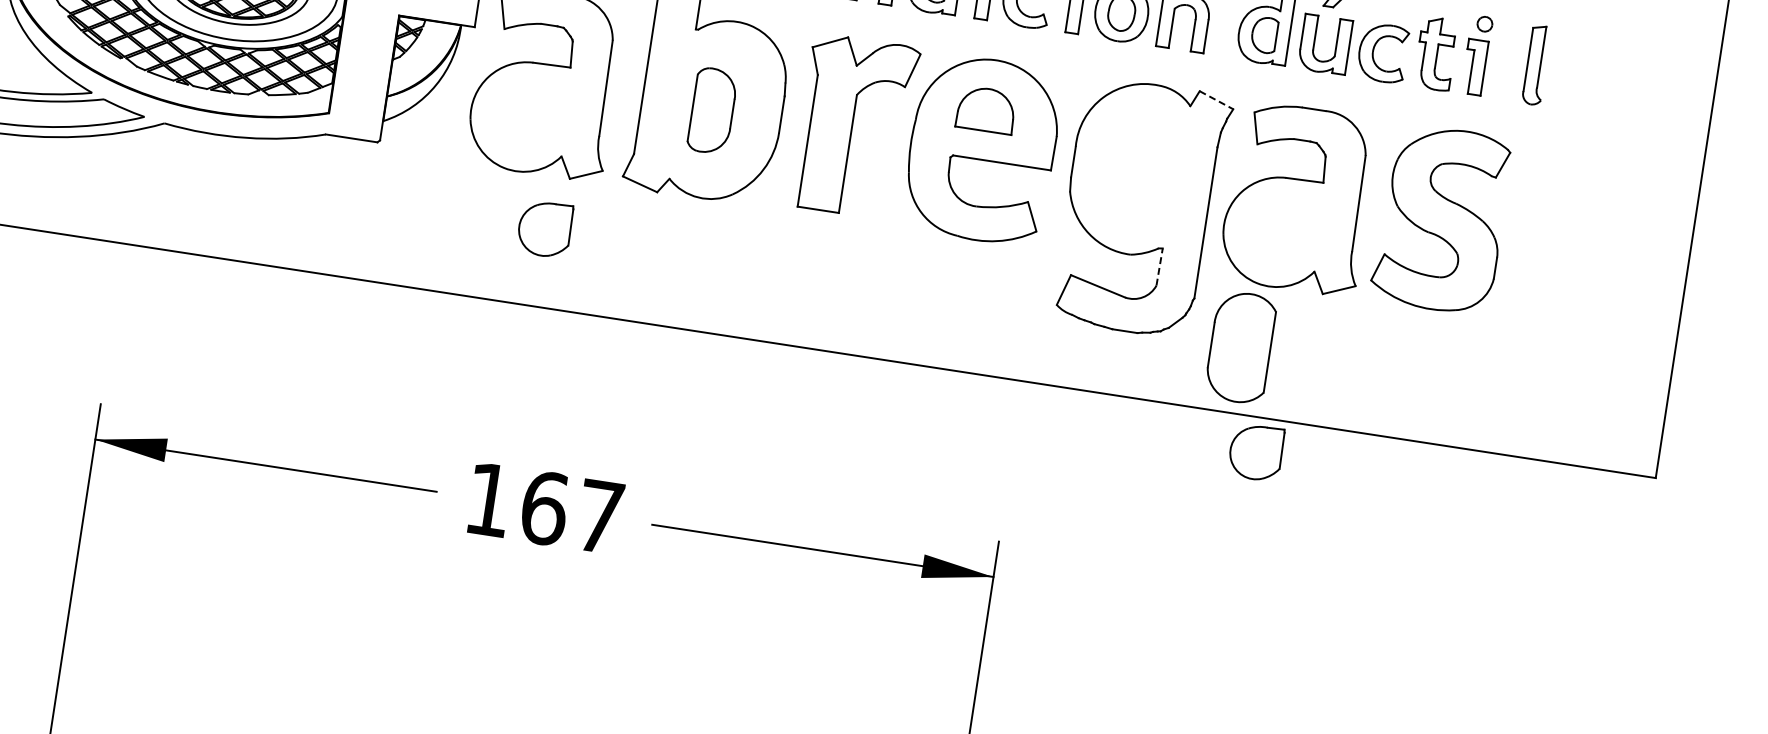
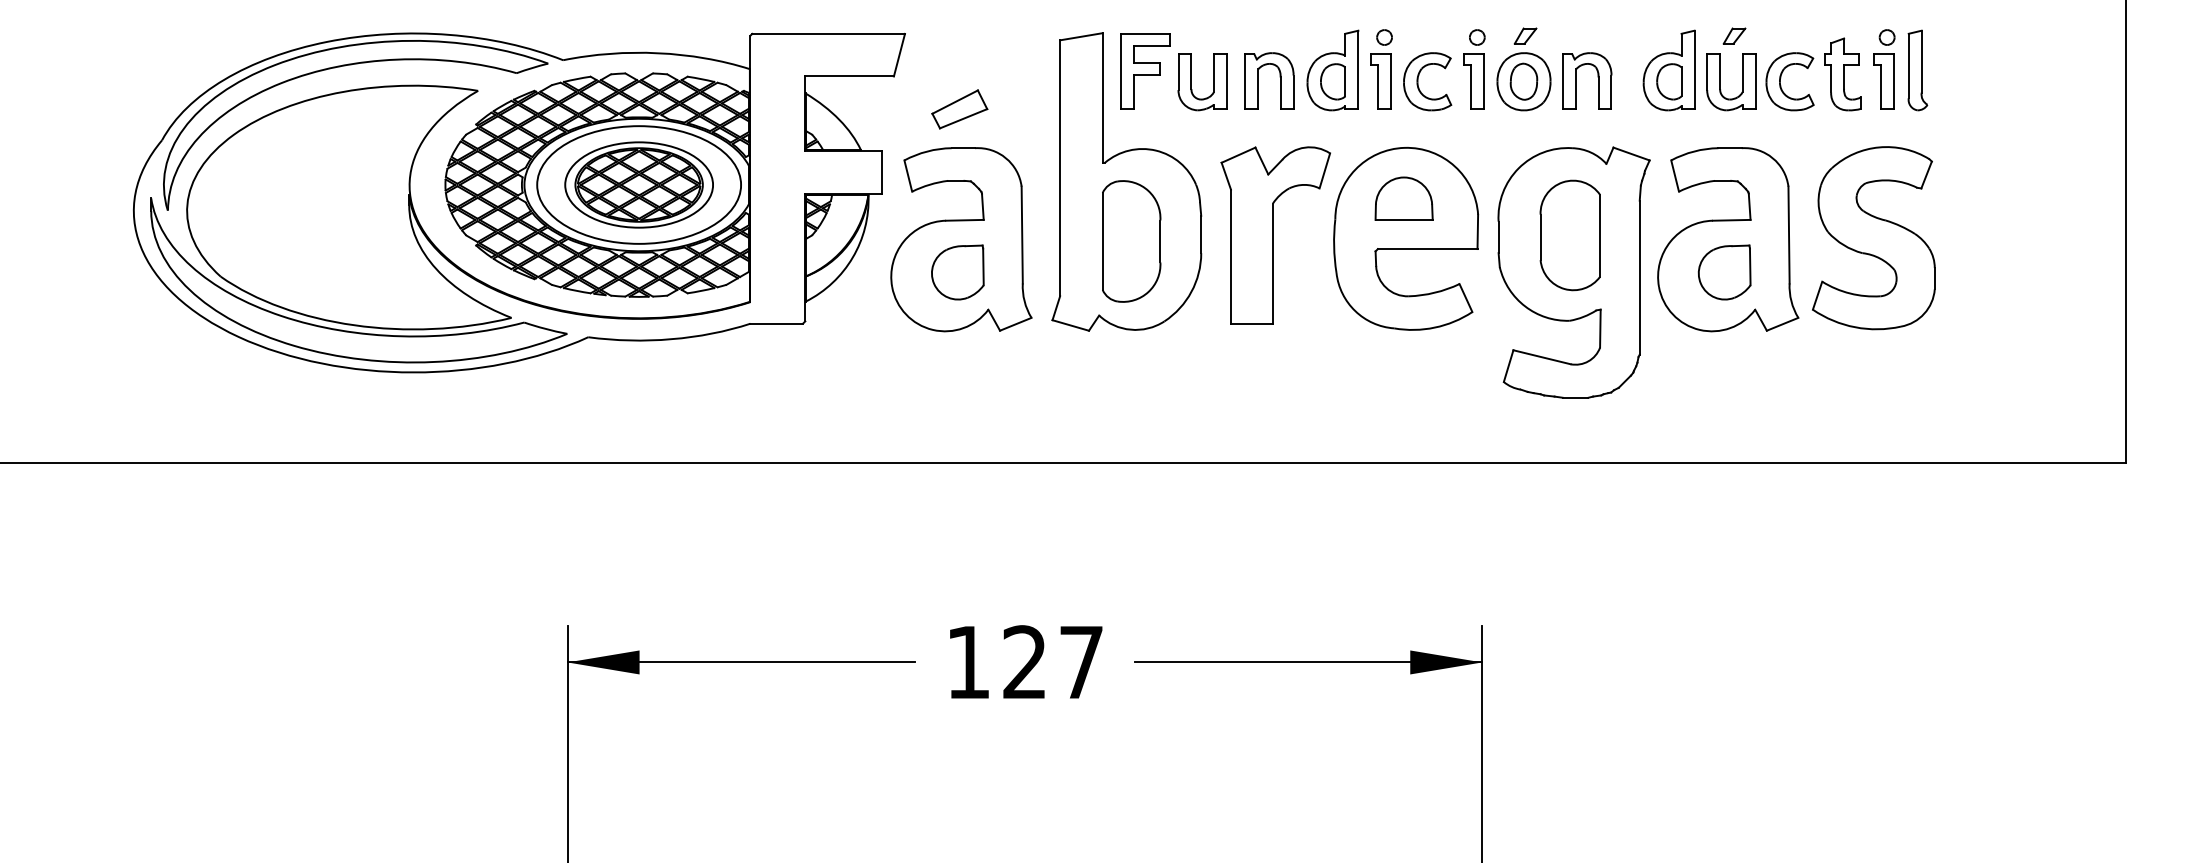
part: (1536, 65) -> (1917, 70), moved
line: (1217, 100) -> (1632, 154), dashed -> solid
part: (712, 110) -> (1131, 241), size x1.43
part: (544, 229) -> (957, 272), moved
line: (1159, 266) -> (1600, 328), dashed -> solid
part: (1239, 347) -> (1569, 235), moved
part: (1255, 452) -> (1724, 272), moved
text: (545, 508) -> (1025, 662), 167 -> 127

